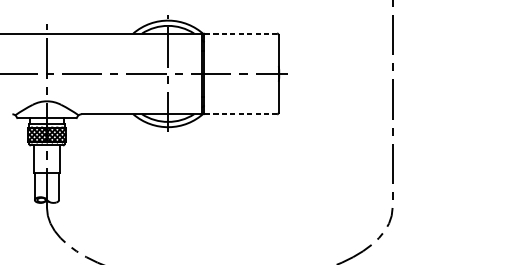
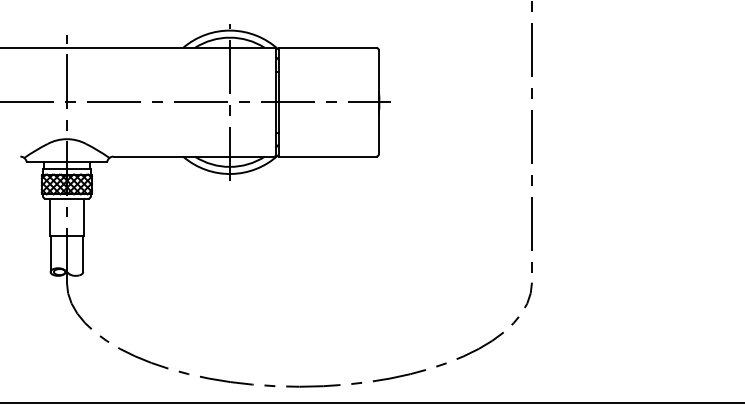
line: (241, 33) -> (328, 47), dashed -> solid
line: (241, 114) -> (328, 156), dashed -> solid

